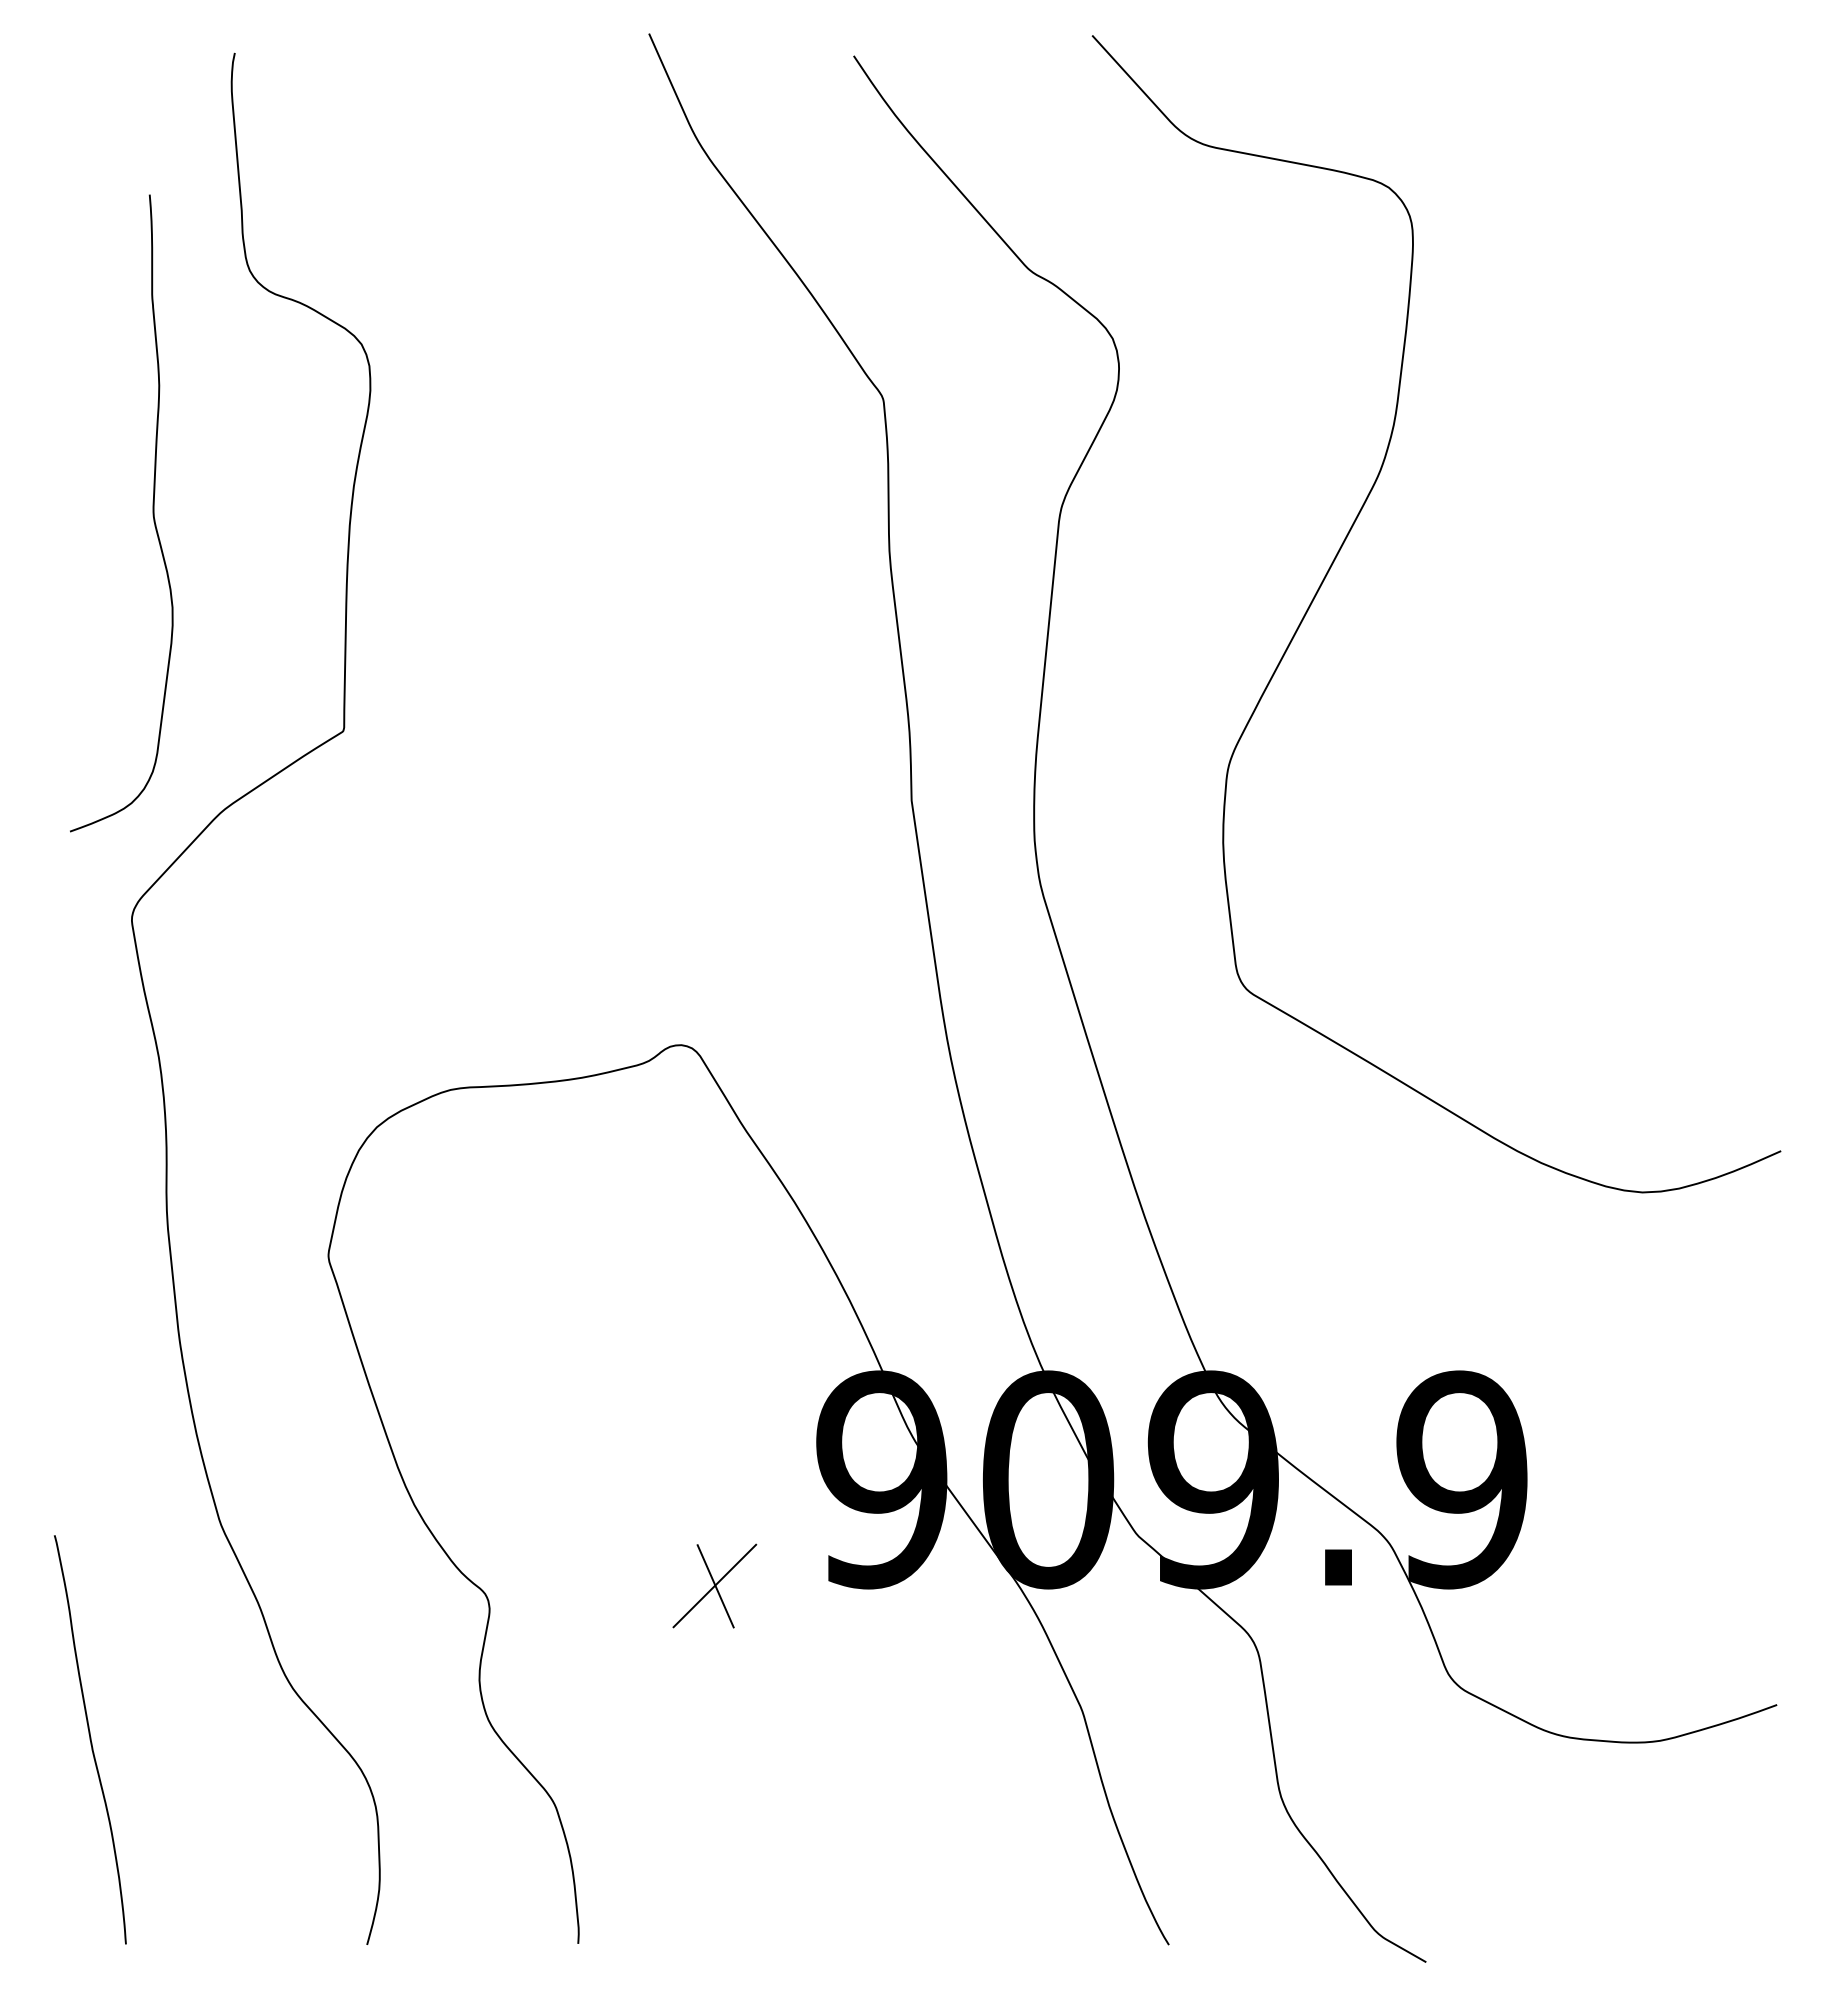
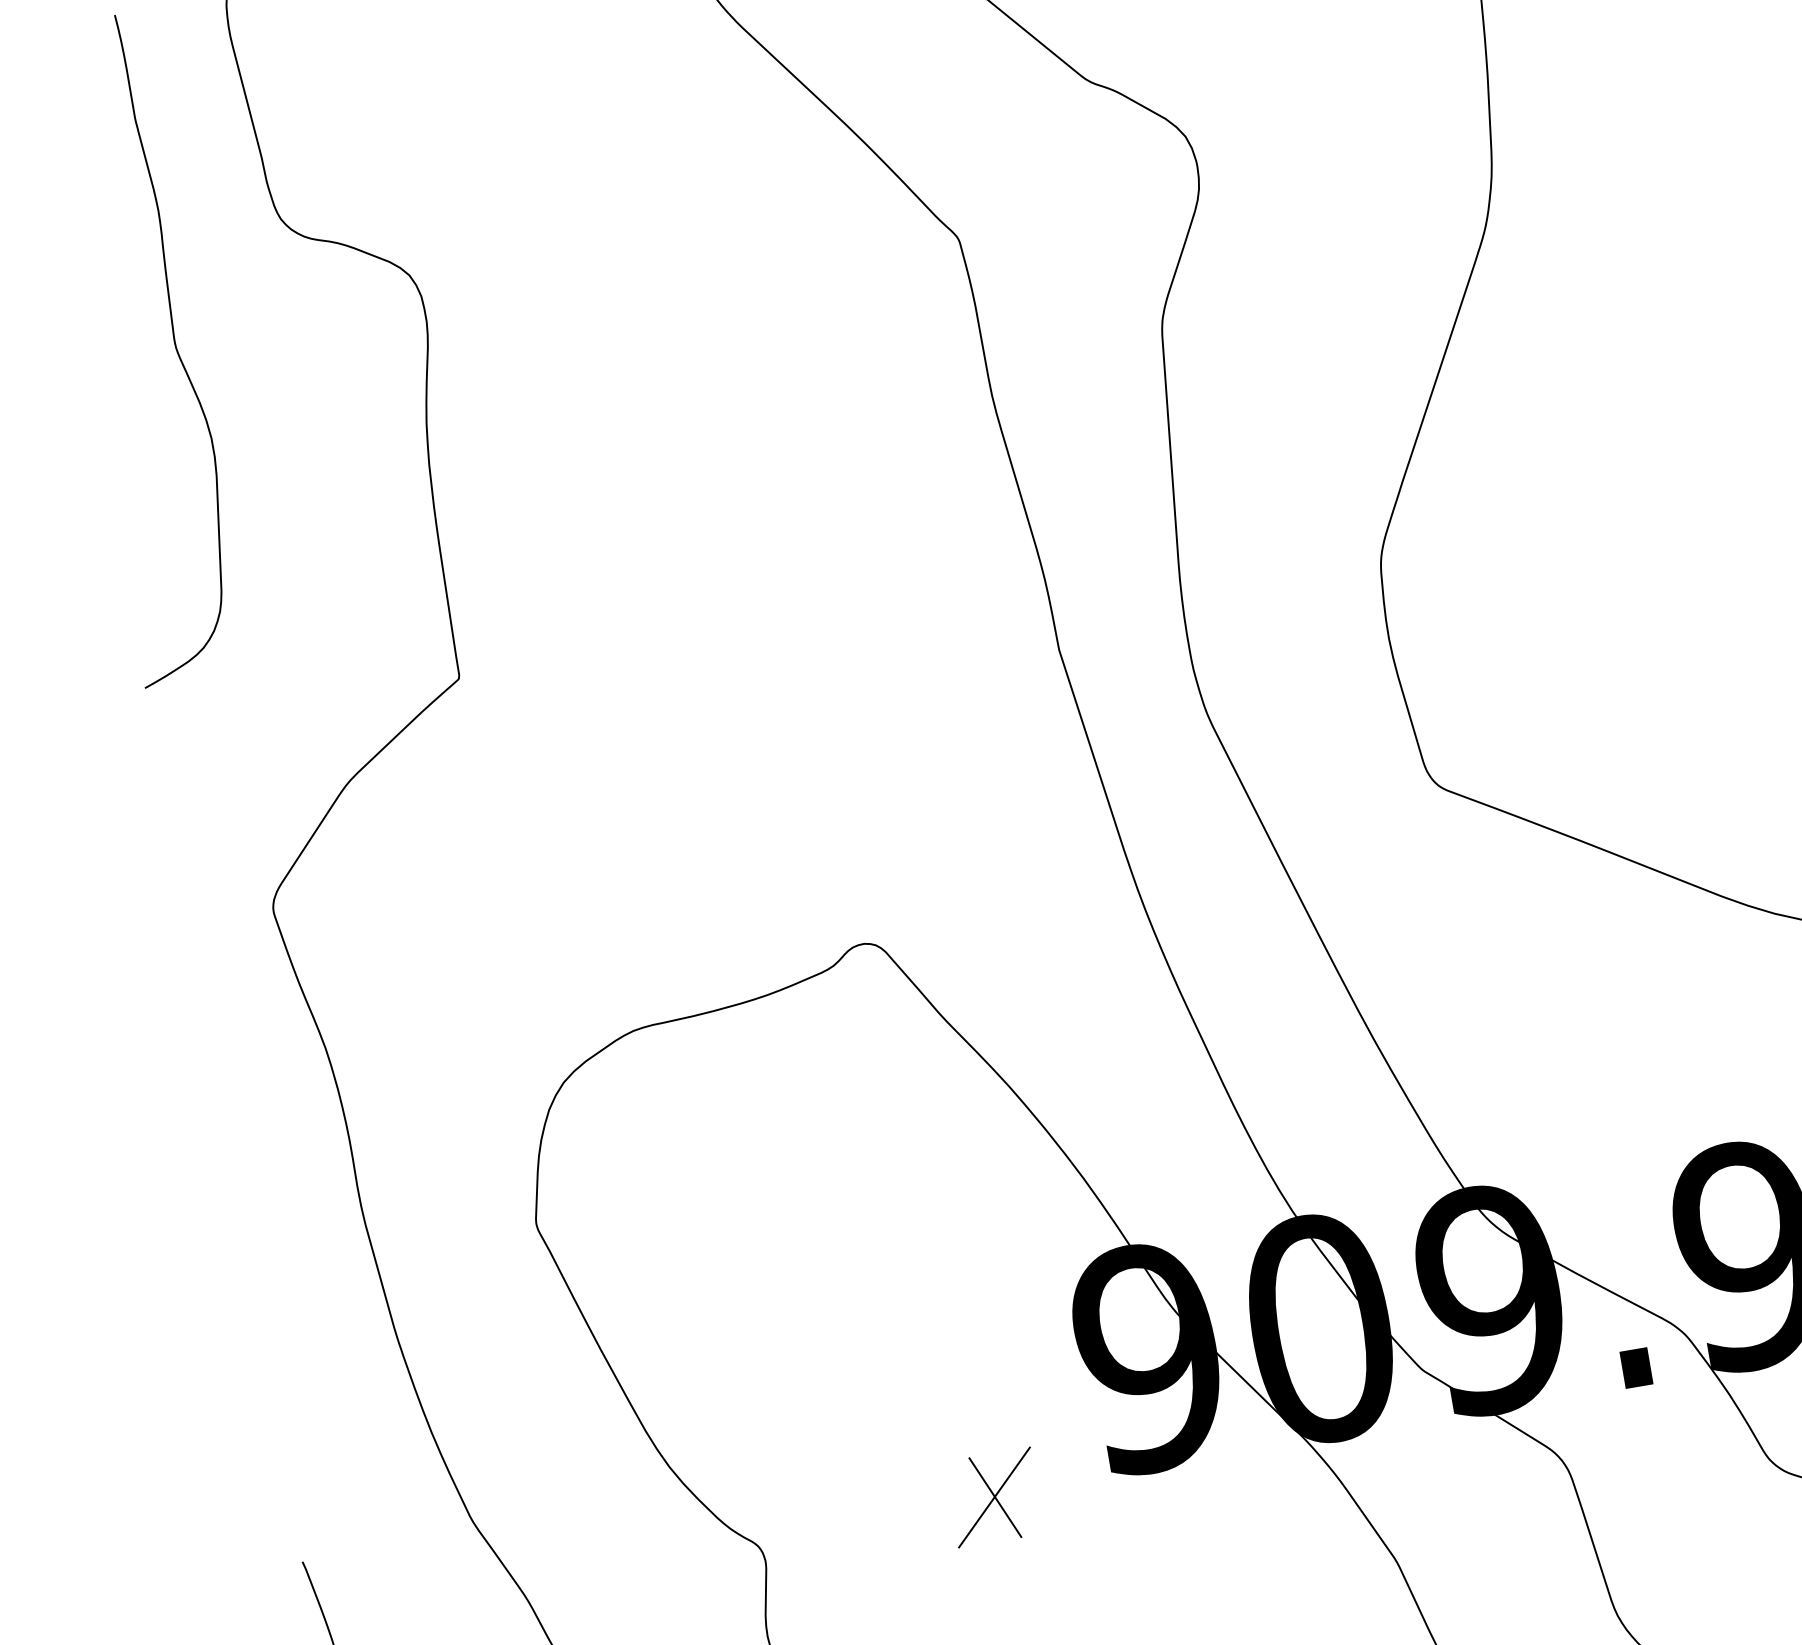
curve: (152, 513) -> (174, 344), moved

